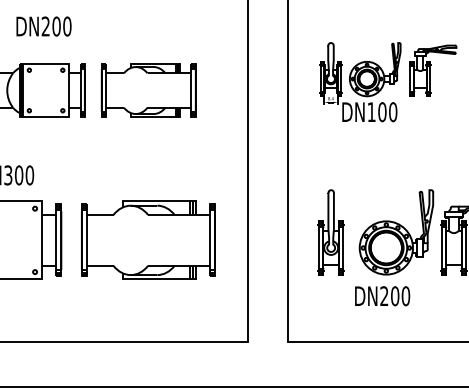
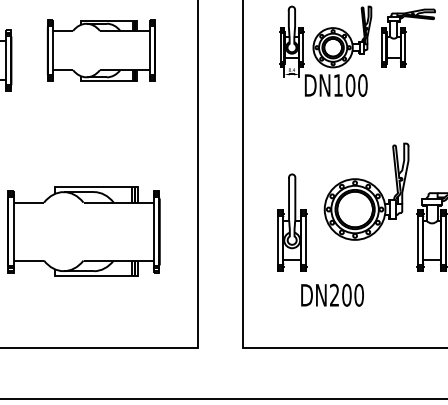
part: (148, 90) -> (101, 50), moved
part: (396, 232) -> (366, 191), moved
text: (382, 296) -> (332, 295), moved

